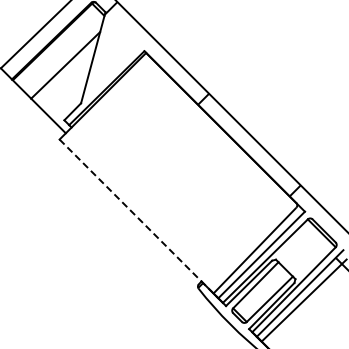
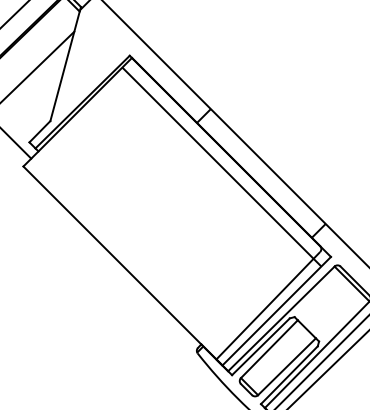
hatch: (217, 139) -> (221, 166), added
line: (139, 219) -> (123, 266), dashed -> solid

